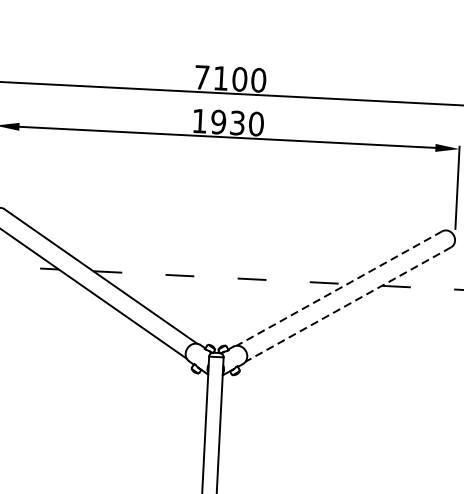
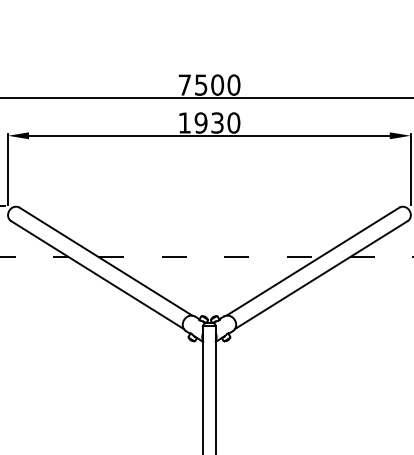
text: (221, 77) -> (201, 84), 7100 -> 7500
line: (338, 288) -> (312, 261), dashed -> solid
line: (348, 304) -> (321, 275), dashed -> solid

